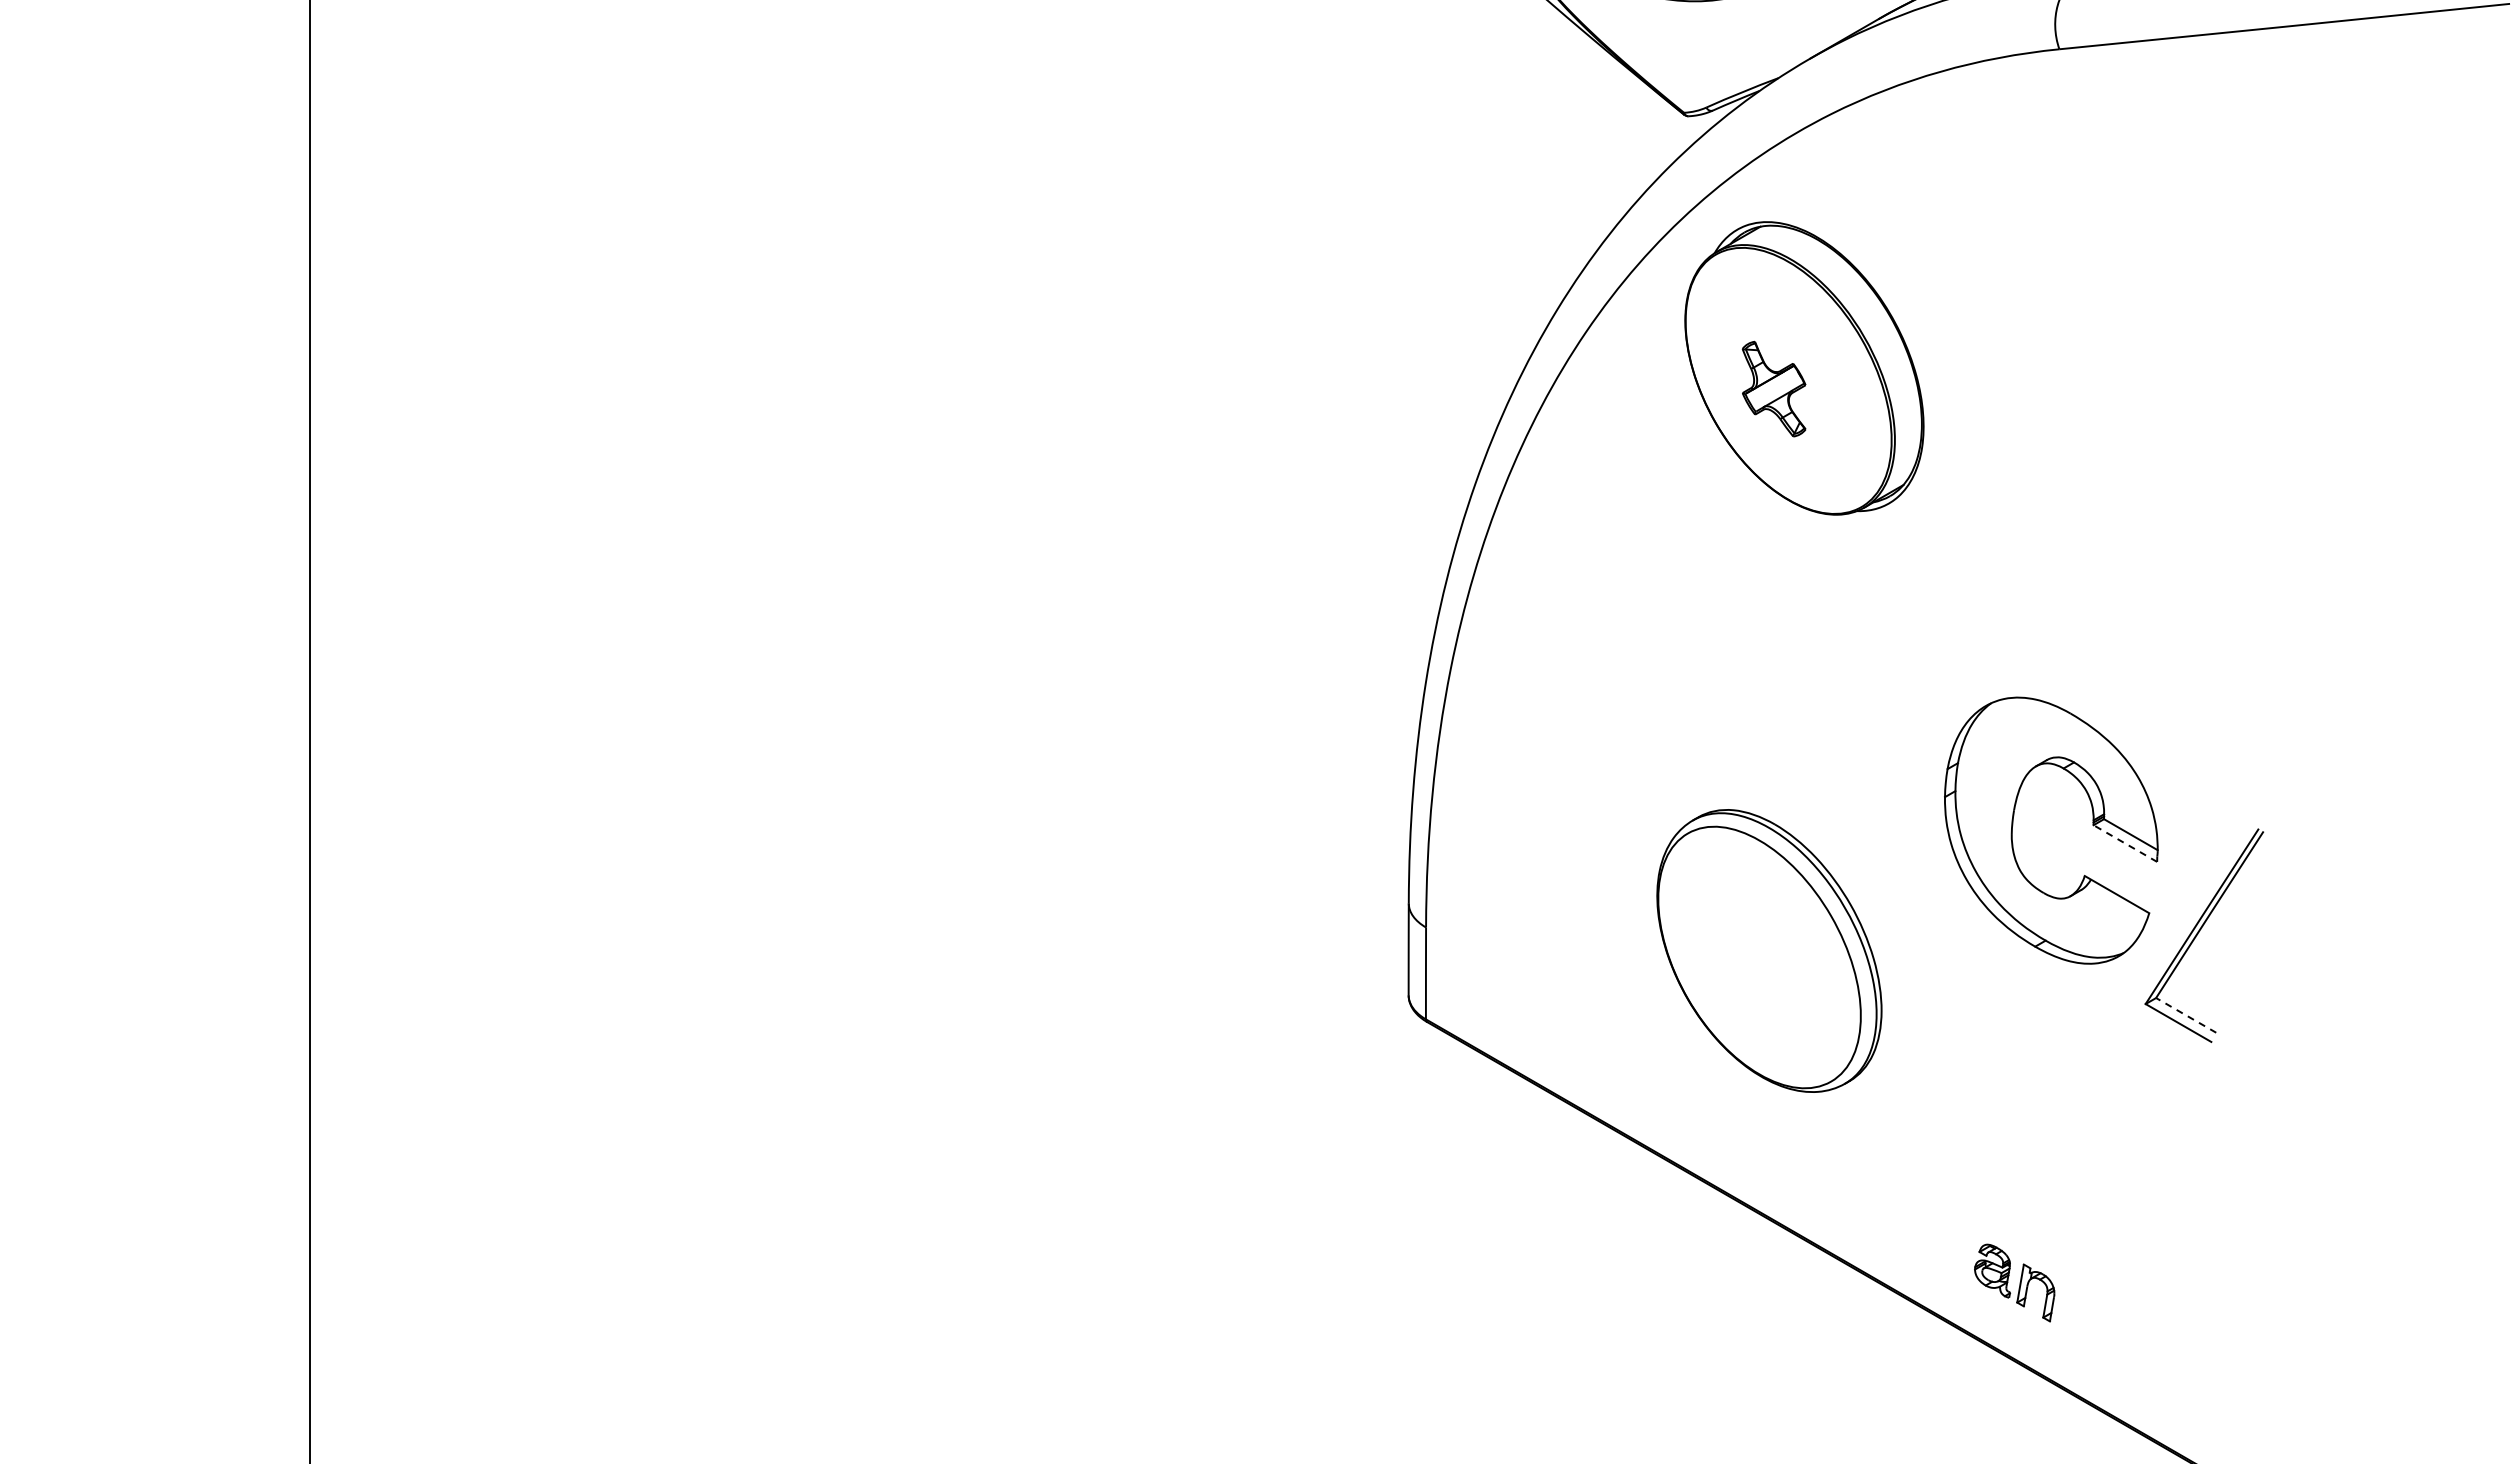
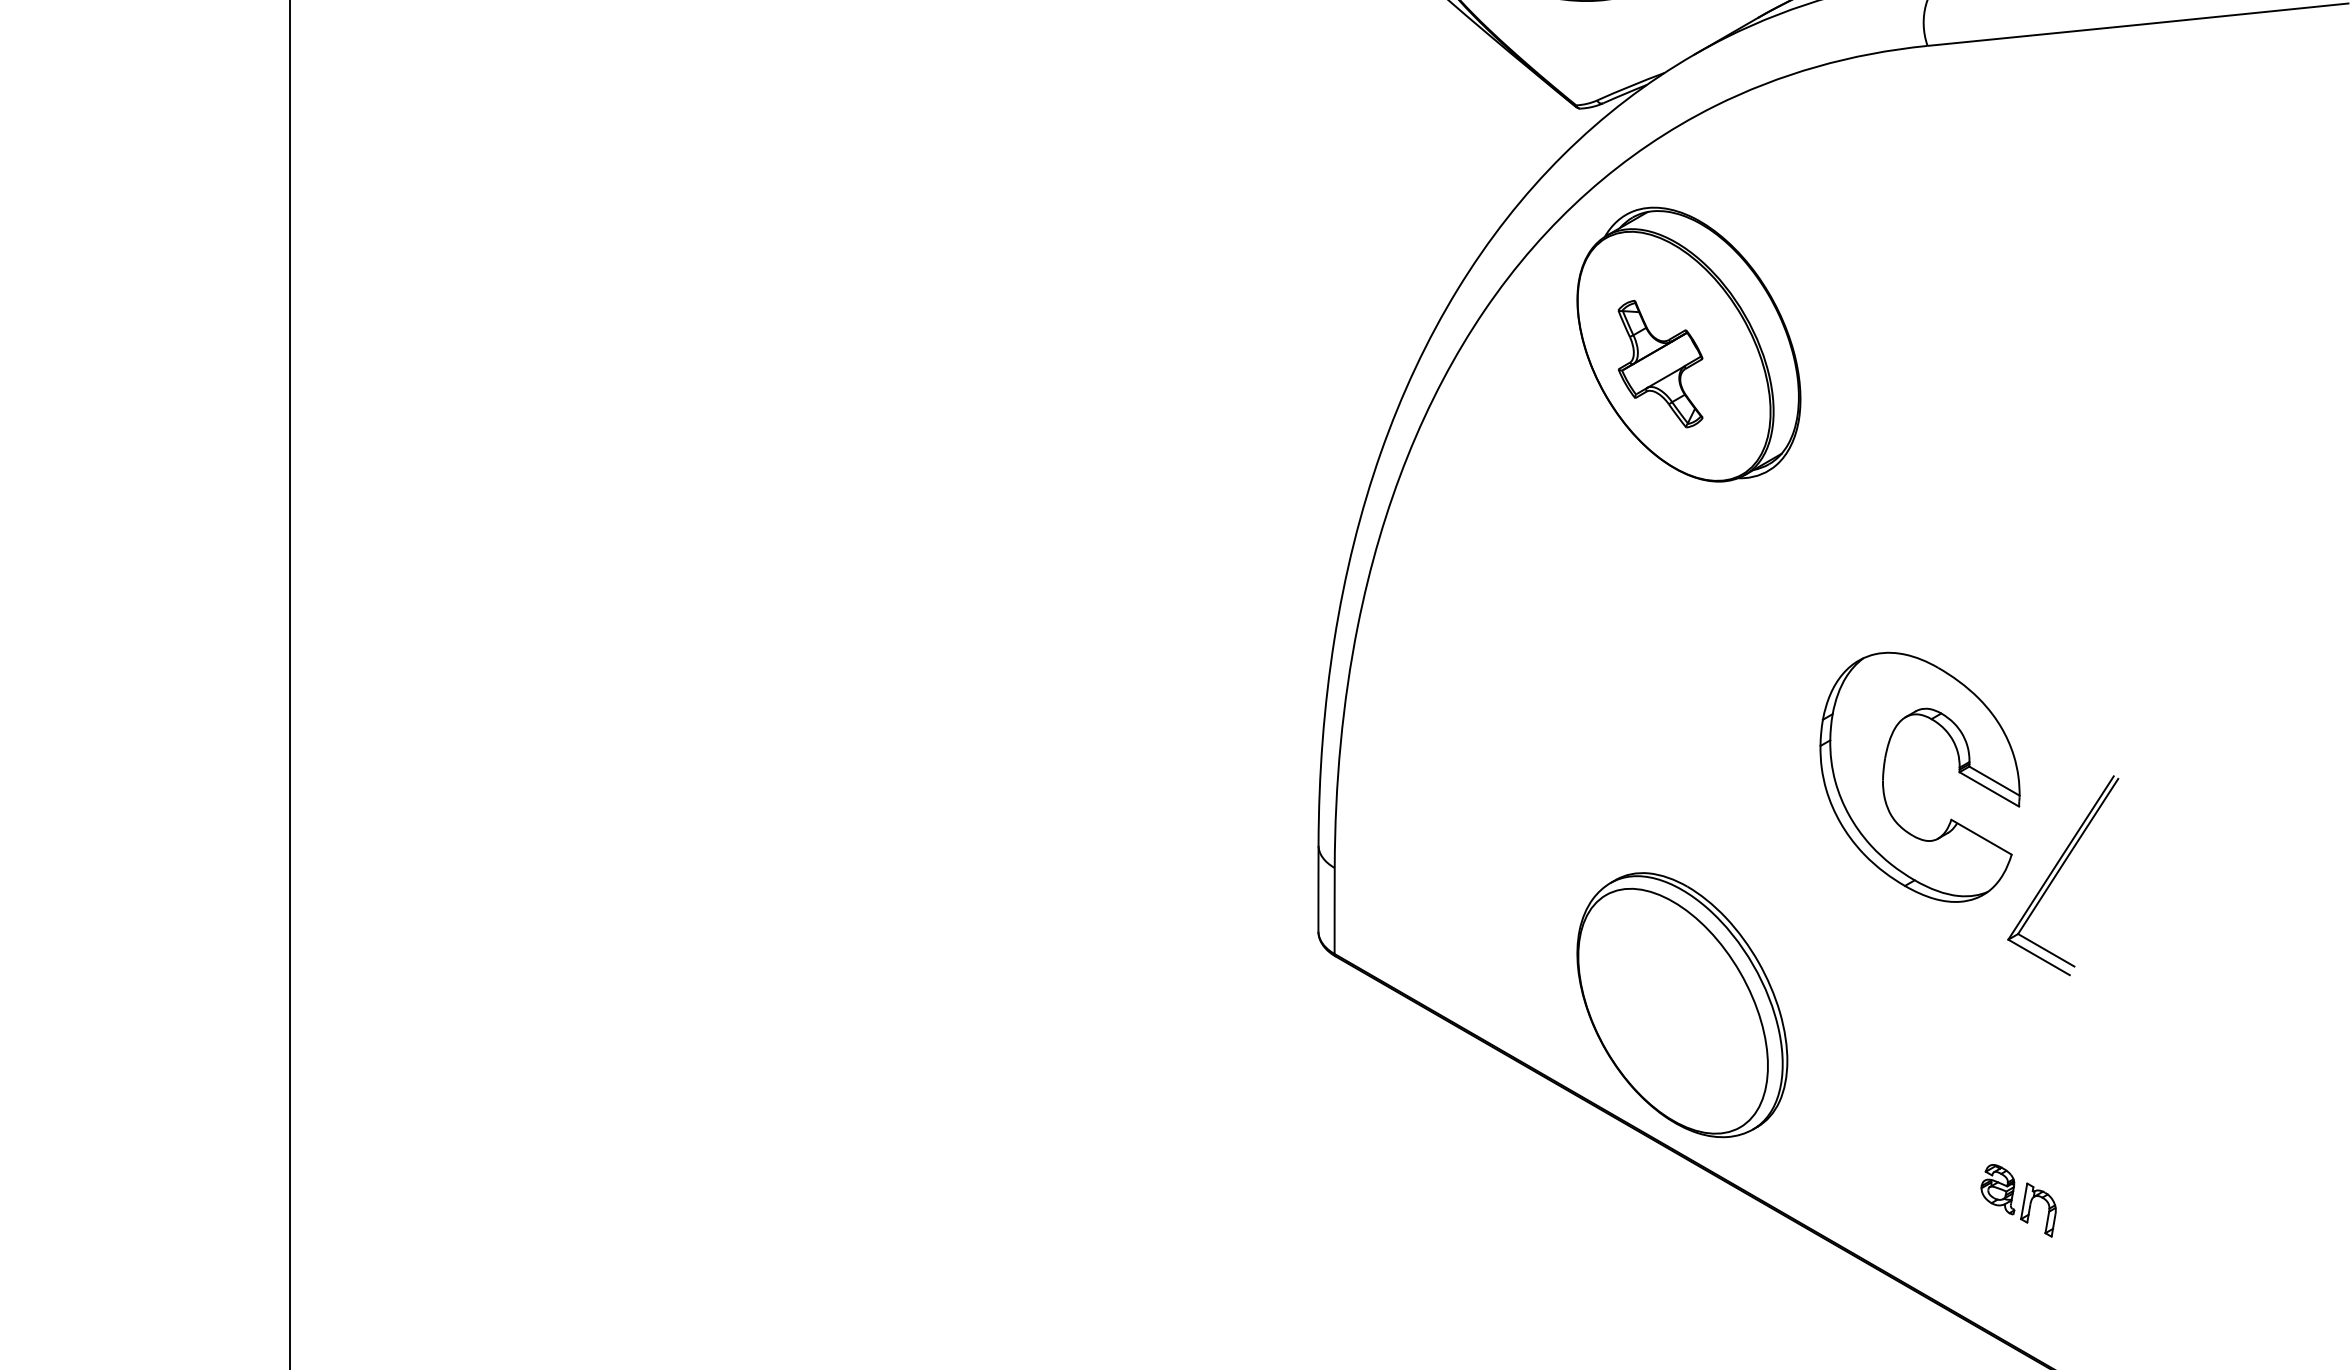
part: (1773, 388) -> (1659, 363), size x1.43
line: (2125, 843) -> (1989, 789), dashed -> solid
part: (1769, 950) -> (1682, 1004), moved
line: (2186, 1015) -> (2046, 950), dashed -> solid
part: (2014, 1282) -> (2018, 1200), moved

